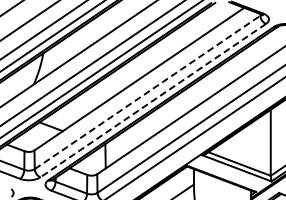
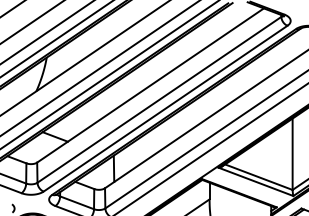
line: (147, 92) -> (159, 99), dashed -> solid
line: (152, 100) -> (164, 108), dashed -> solid

